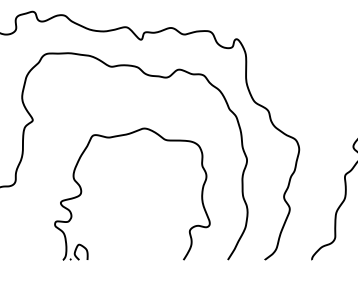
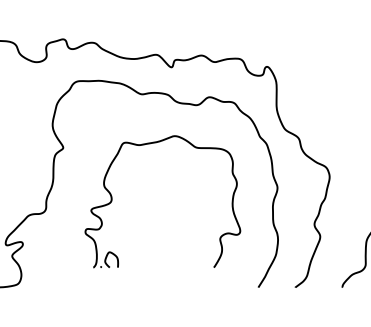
part: (82, 193) -> (112, 201), moved

